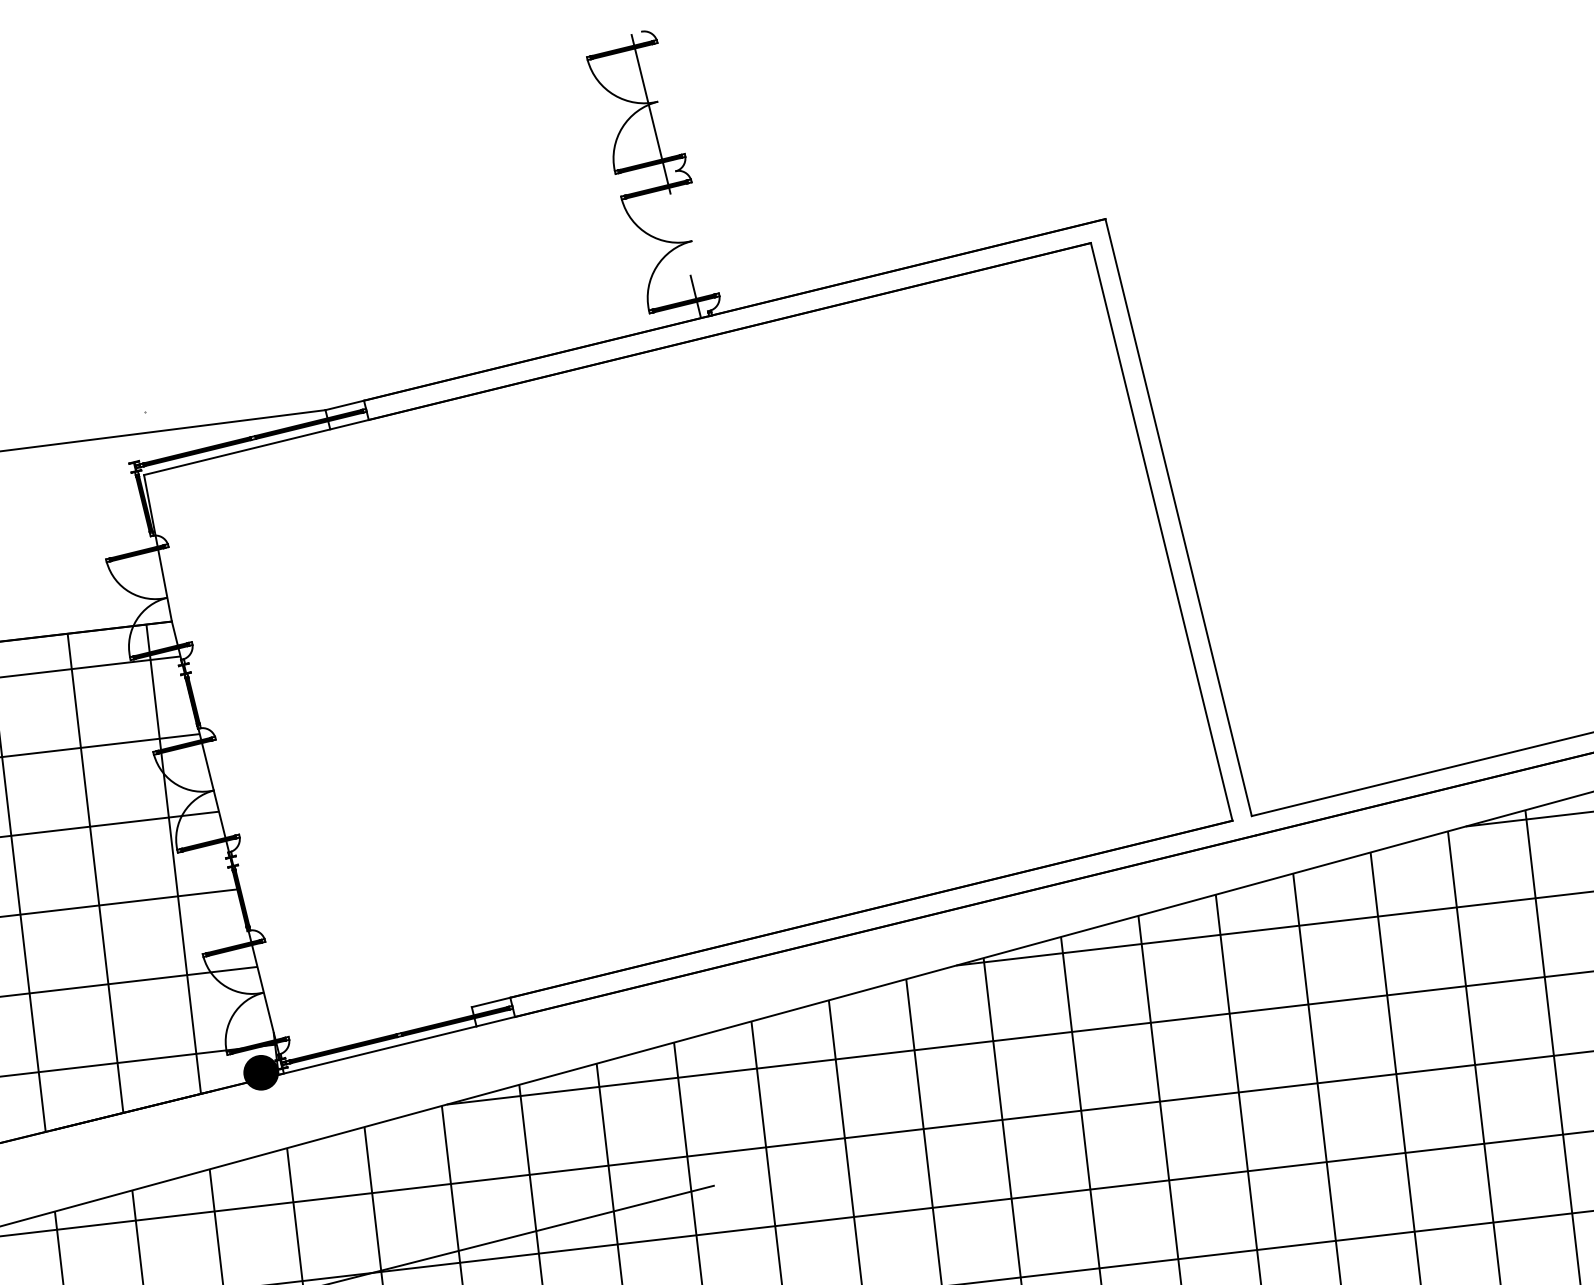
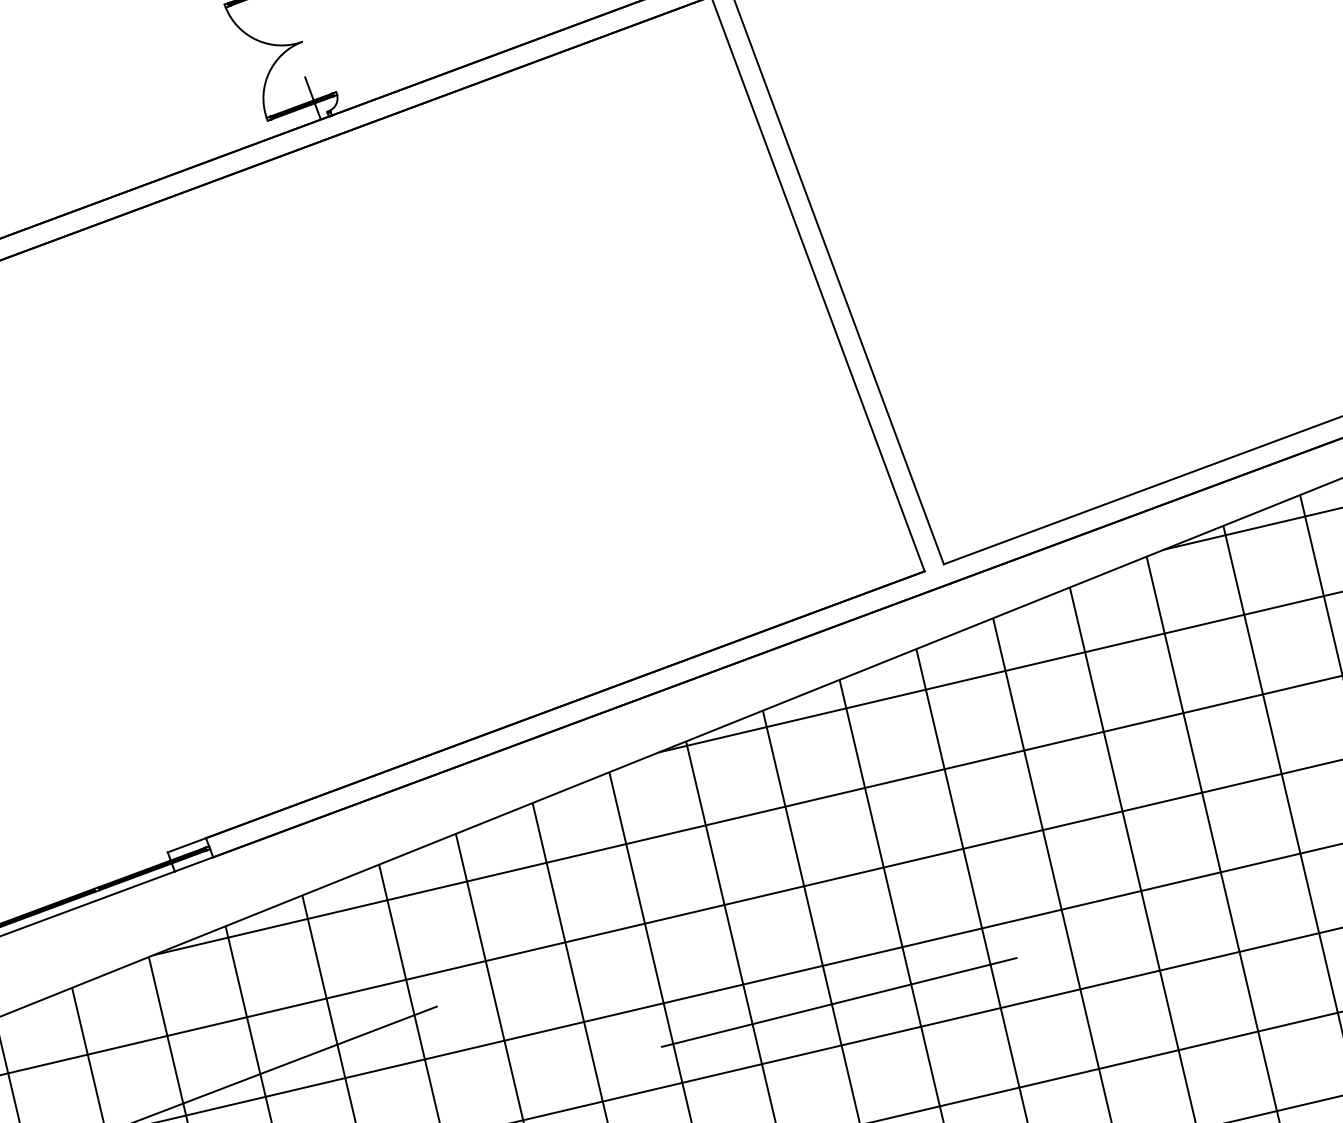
line: (1101, 1226) -> (838, 1002), added

